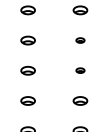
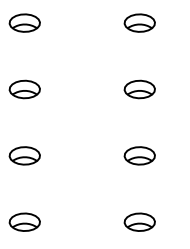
part: (80, 40) -> (139, 89), size x1.67
part: (80, 70) -> (139, 155), size x1.67

